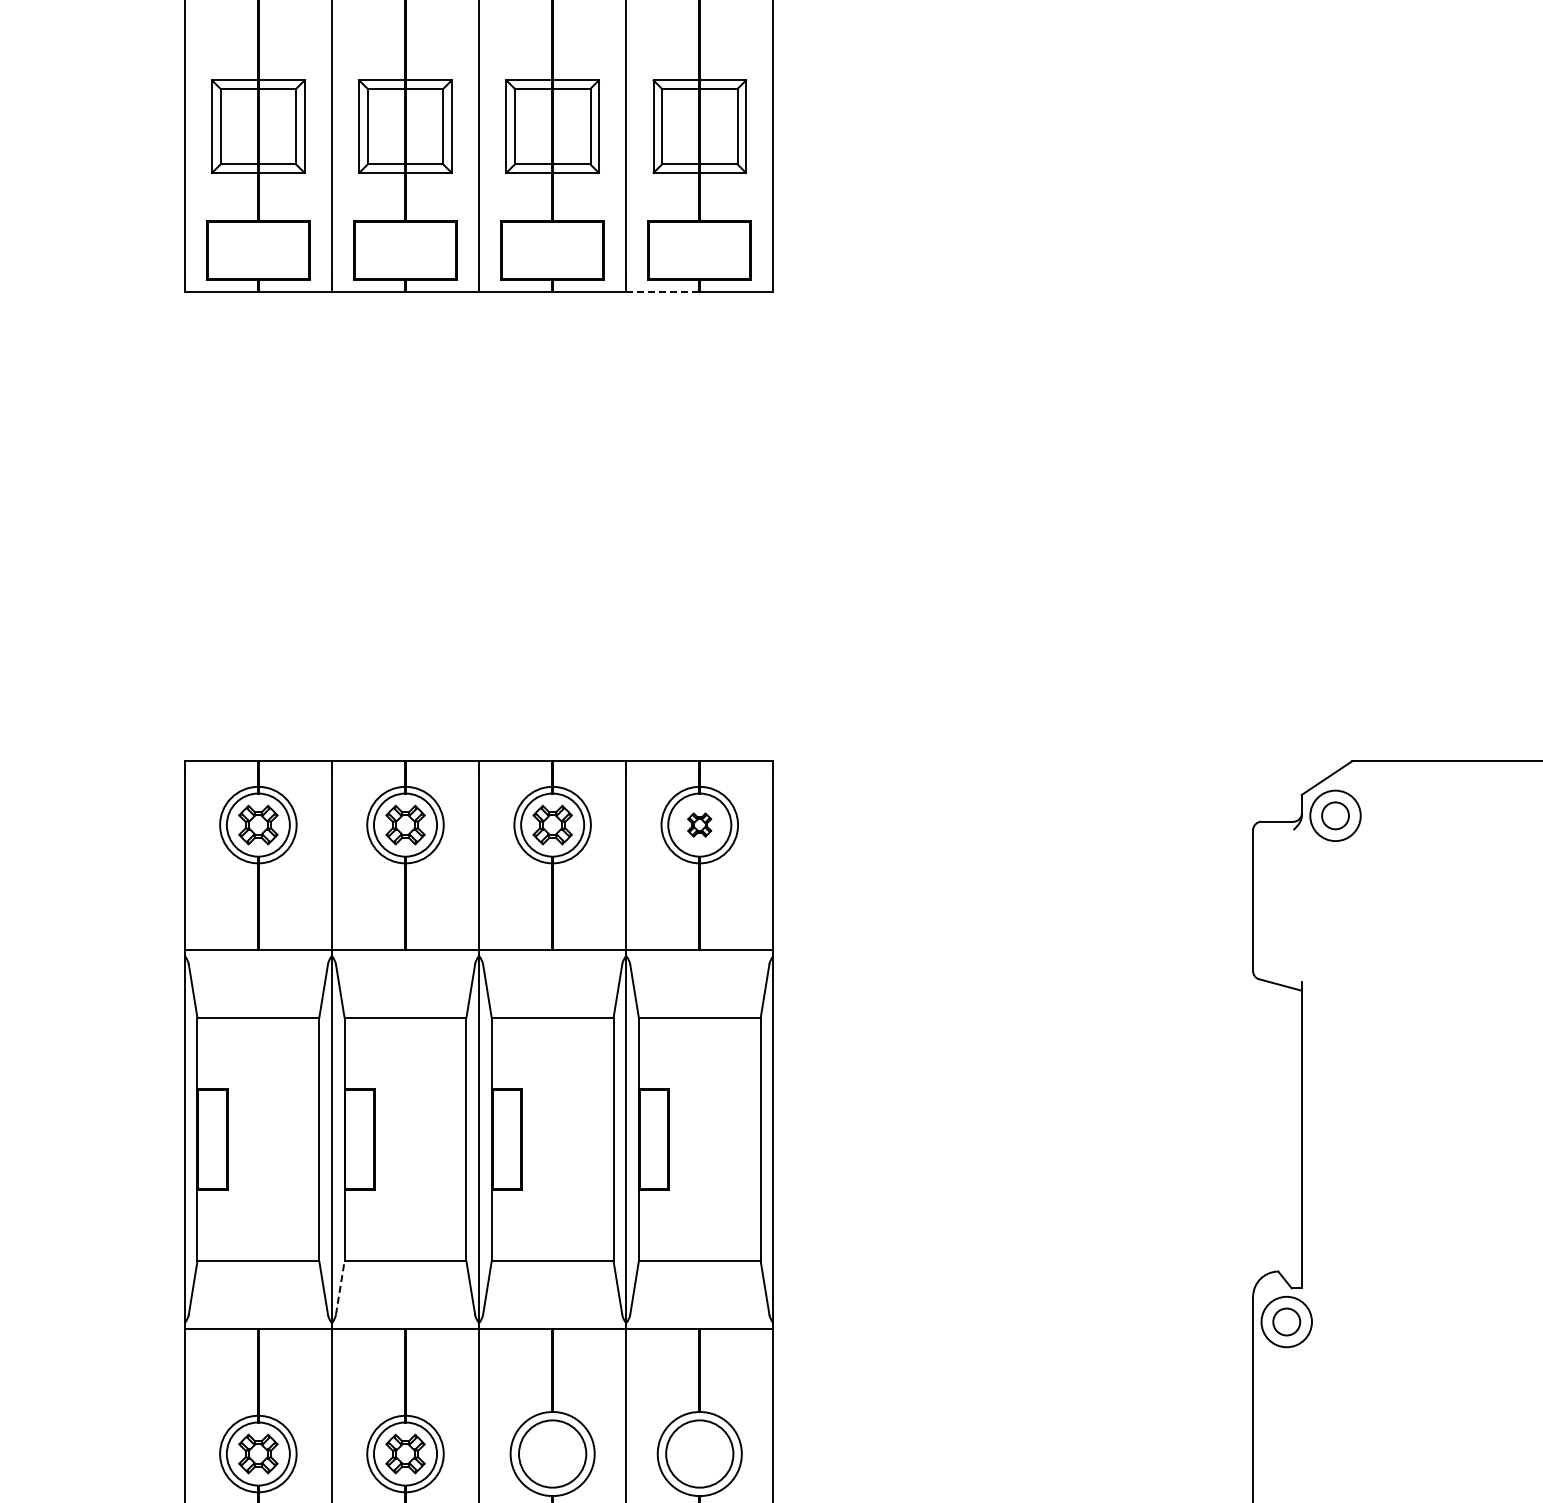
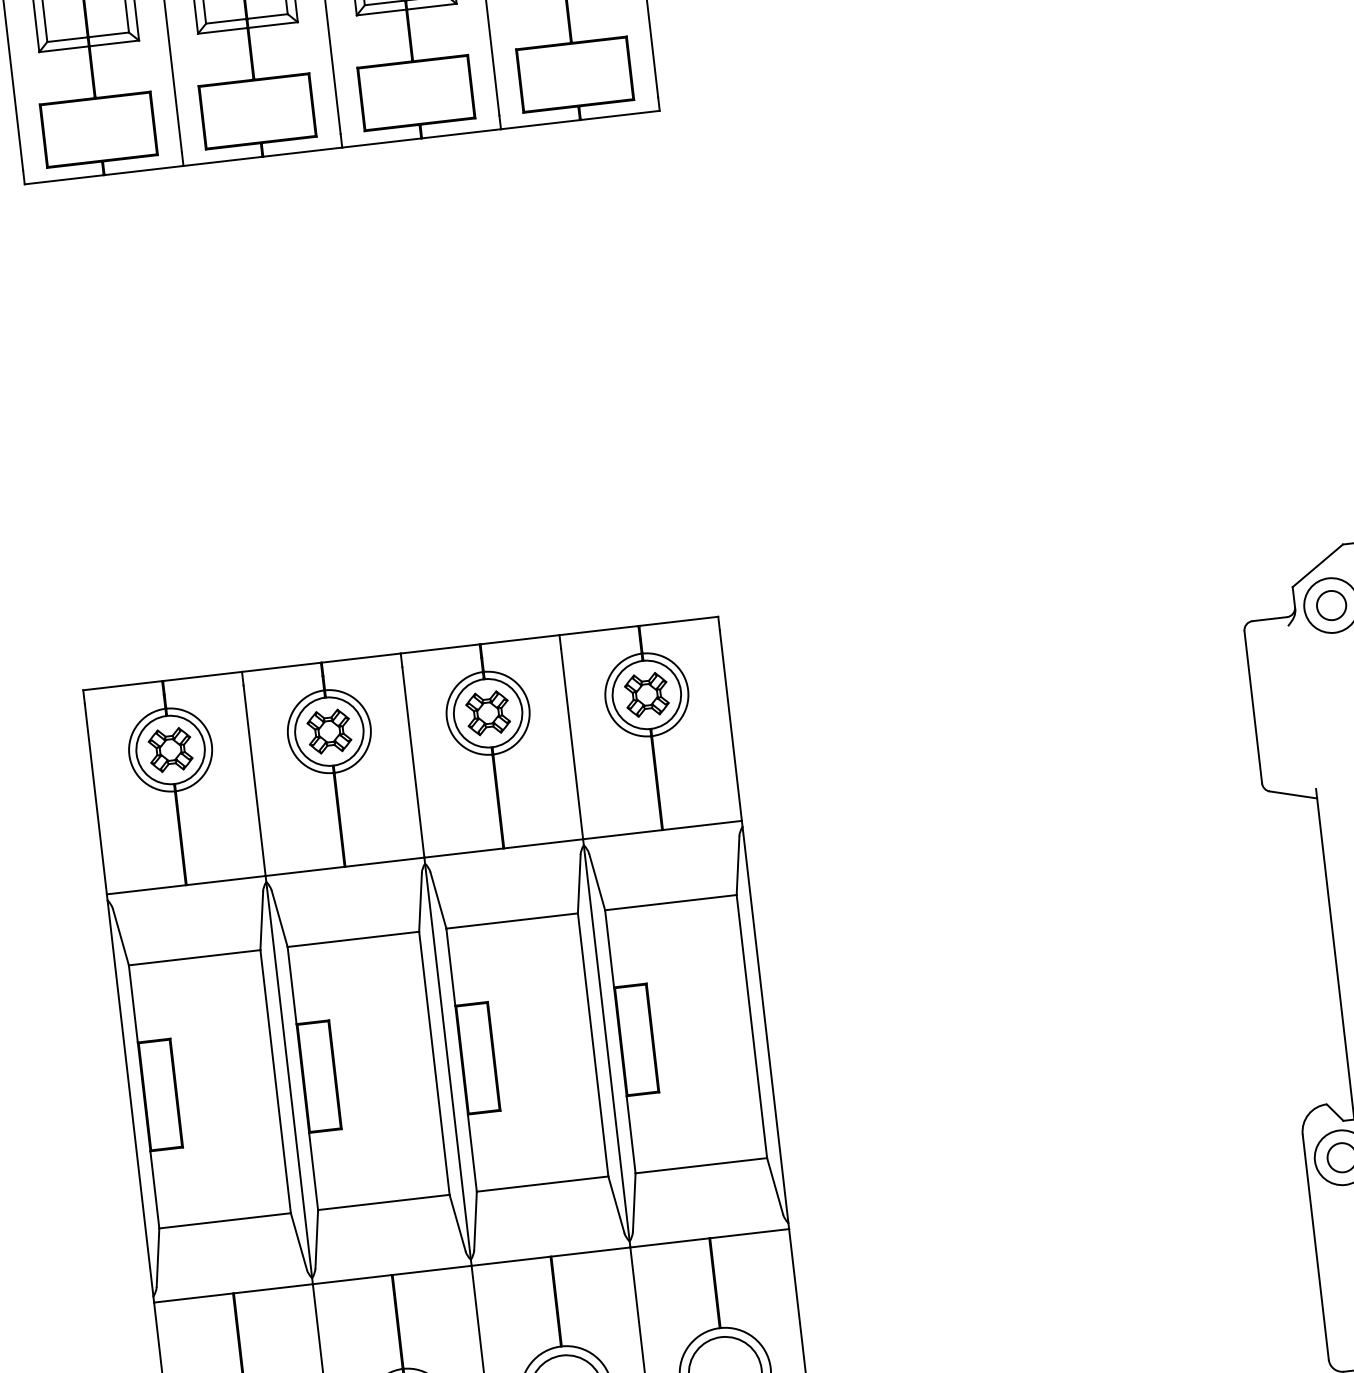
line: (662, 292) -> (540, 124), dashed -> solid
part: (699, 824) -> (646, 694), size x1.67
line: (340, 1288) -> (317, 1239), dashed -> solid

